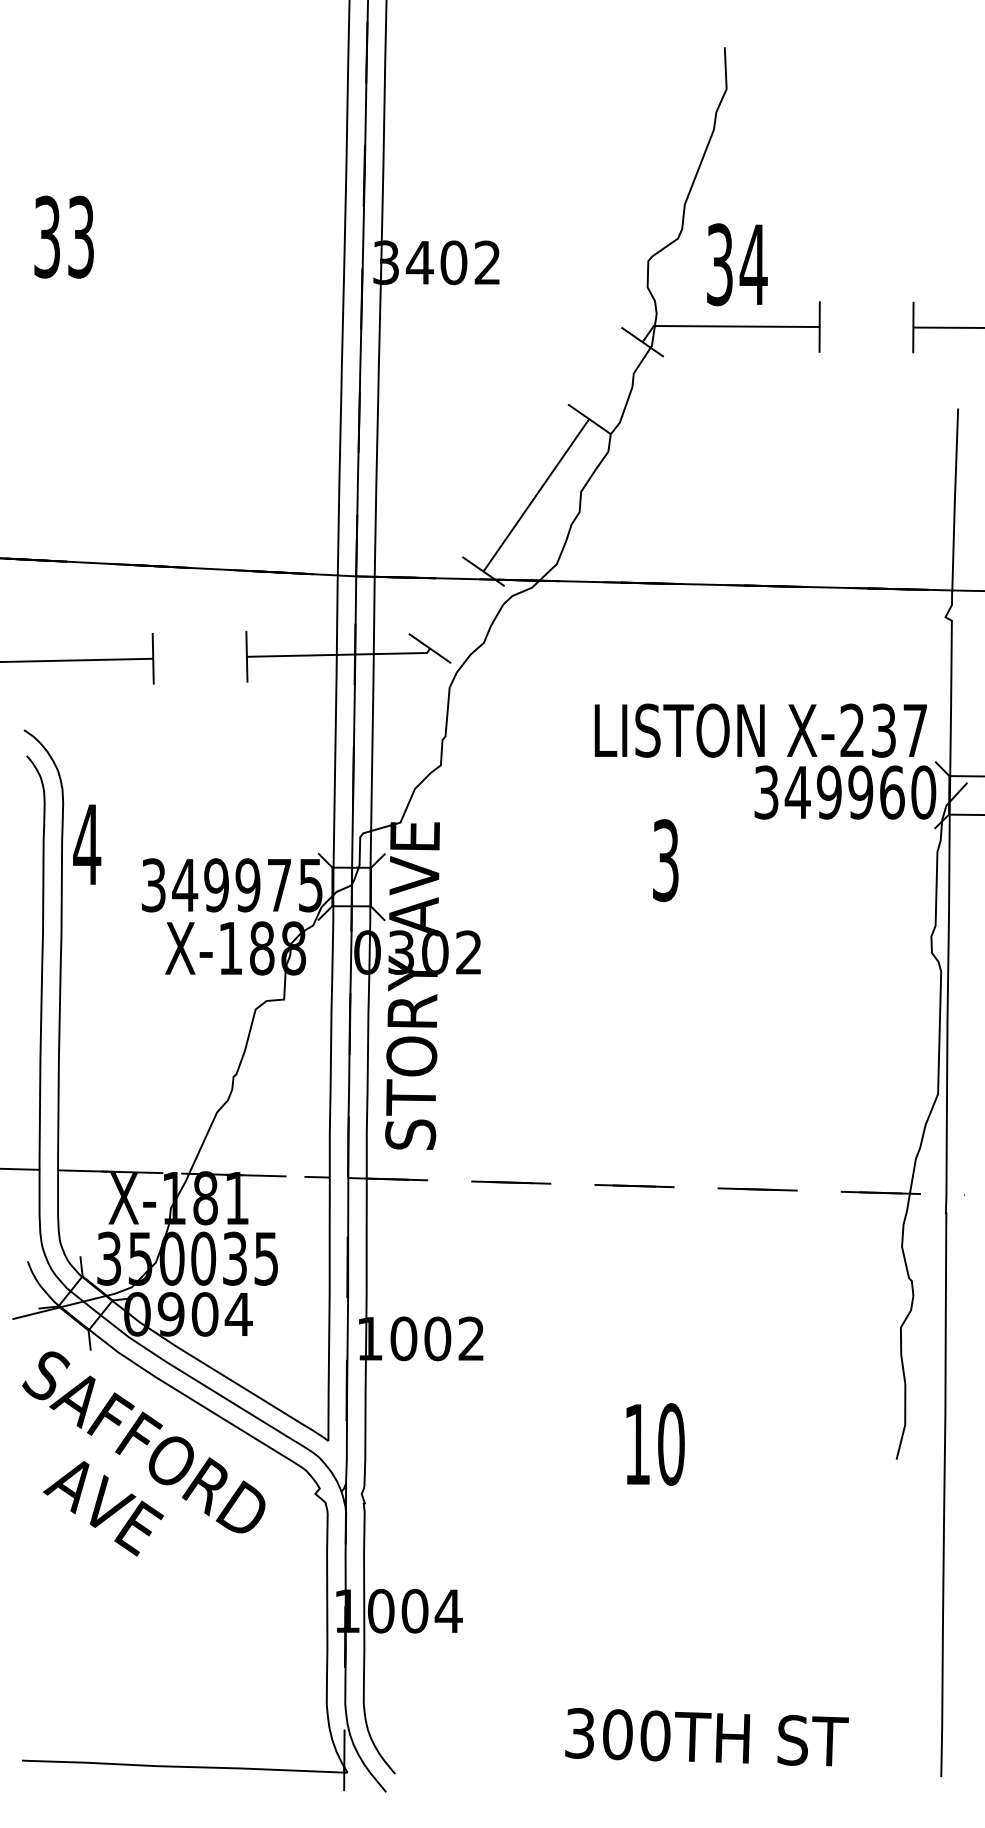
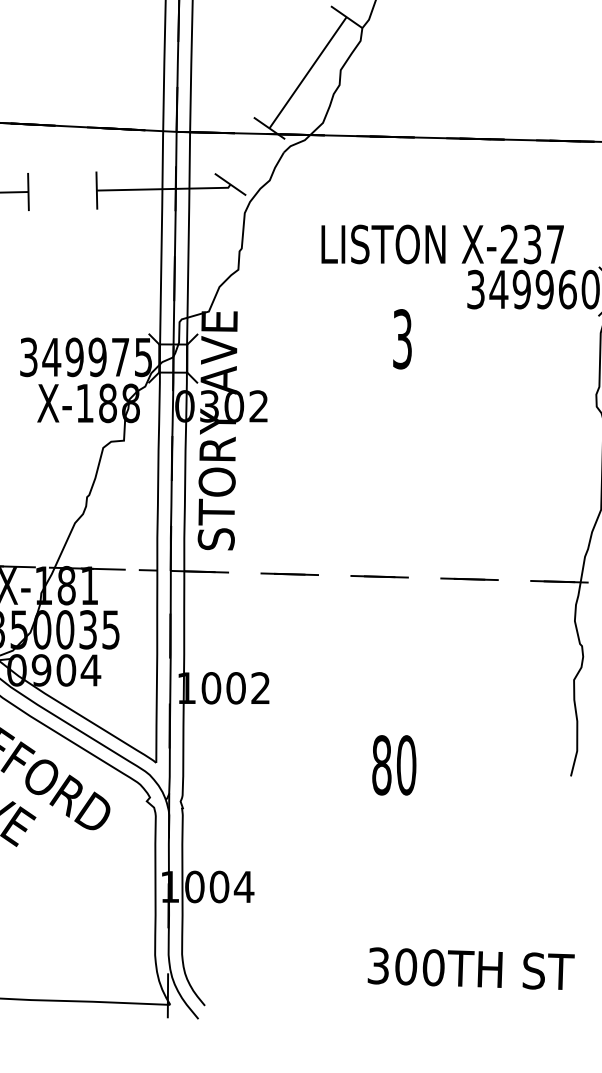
text: (760, 730) -> (442, 244), moved
text: (637, 1444) -> (381, 765), 10 -> 80
text: (706, 1737) -> (470, 968), moved

